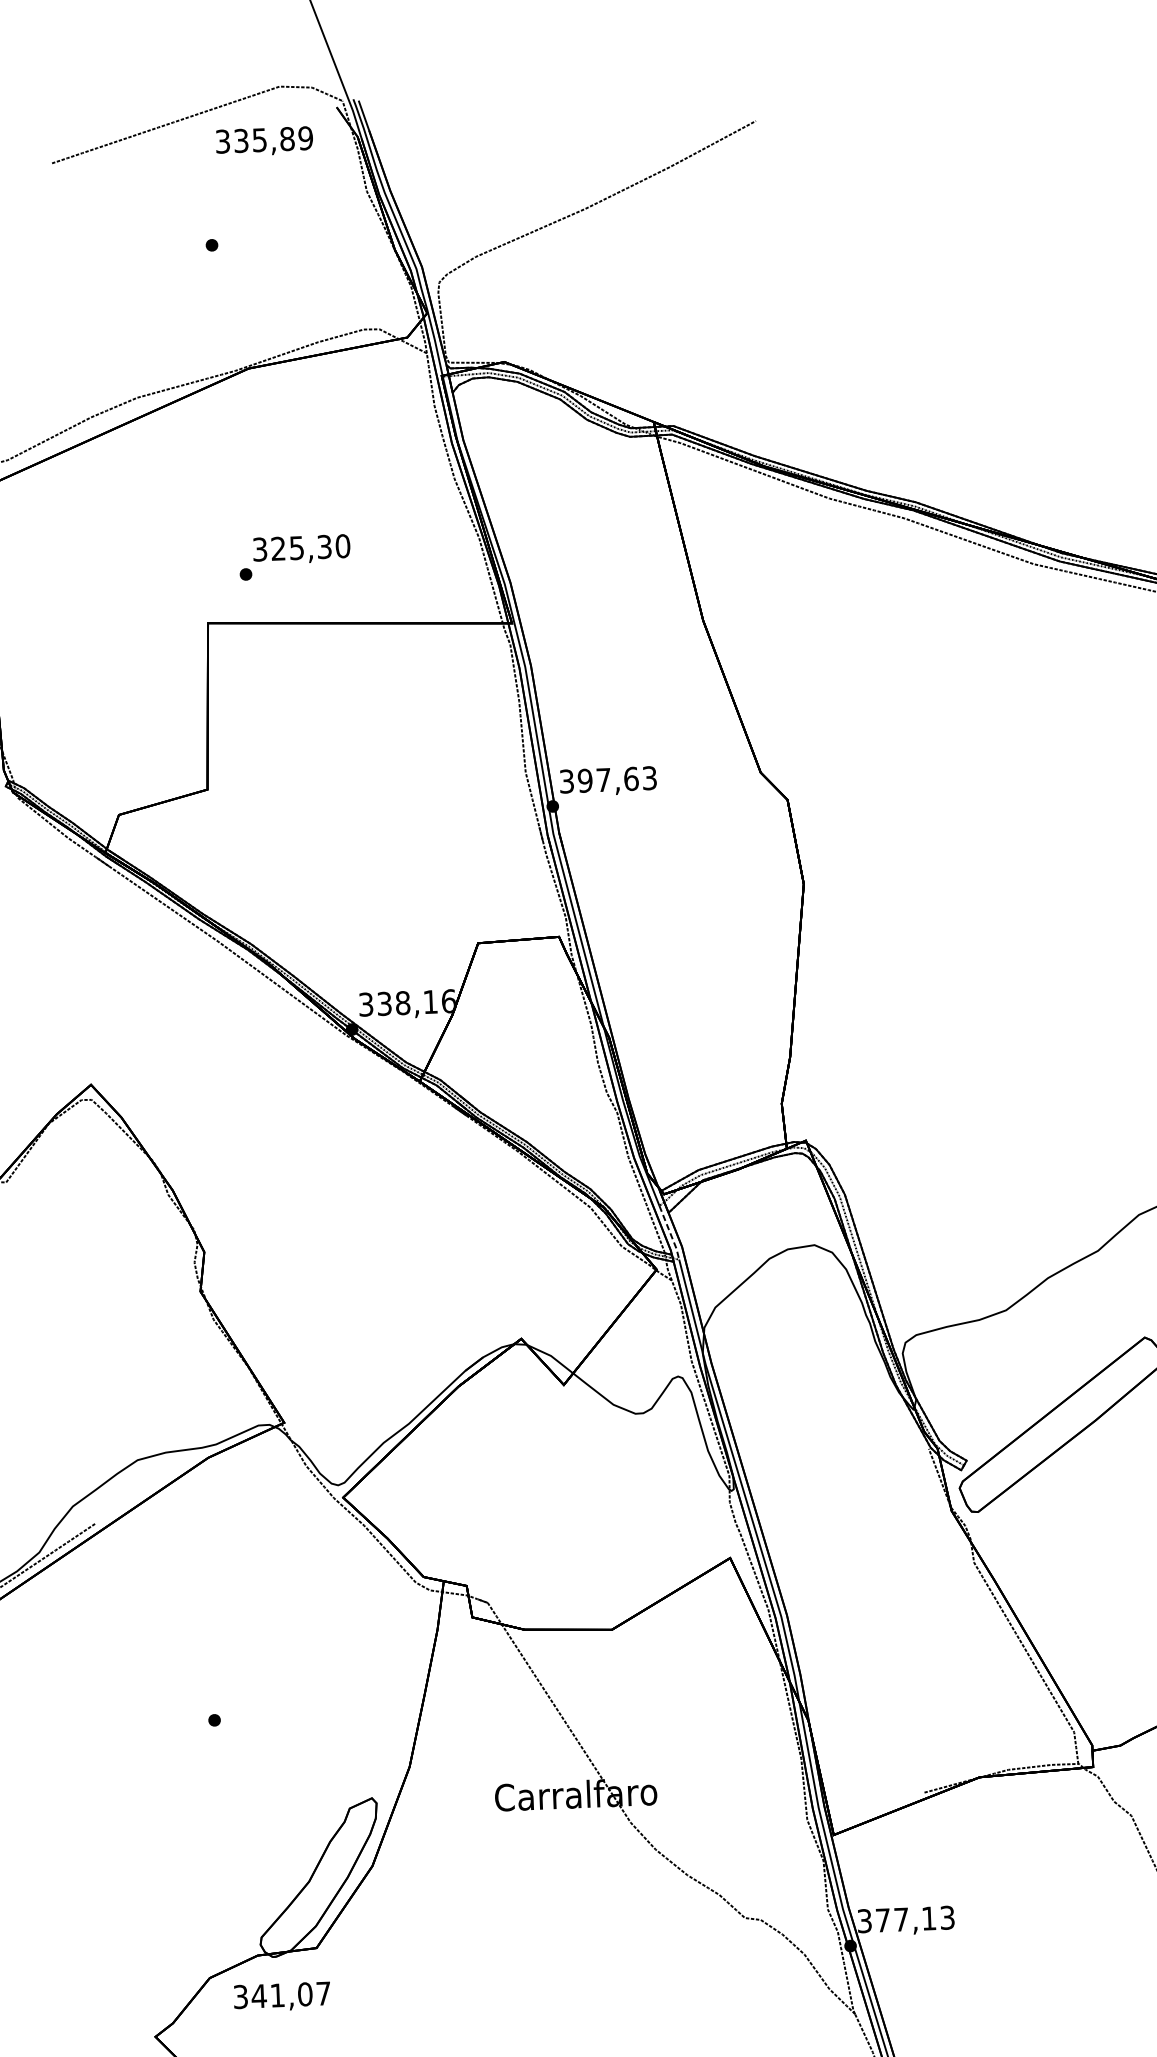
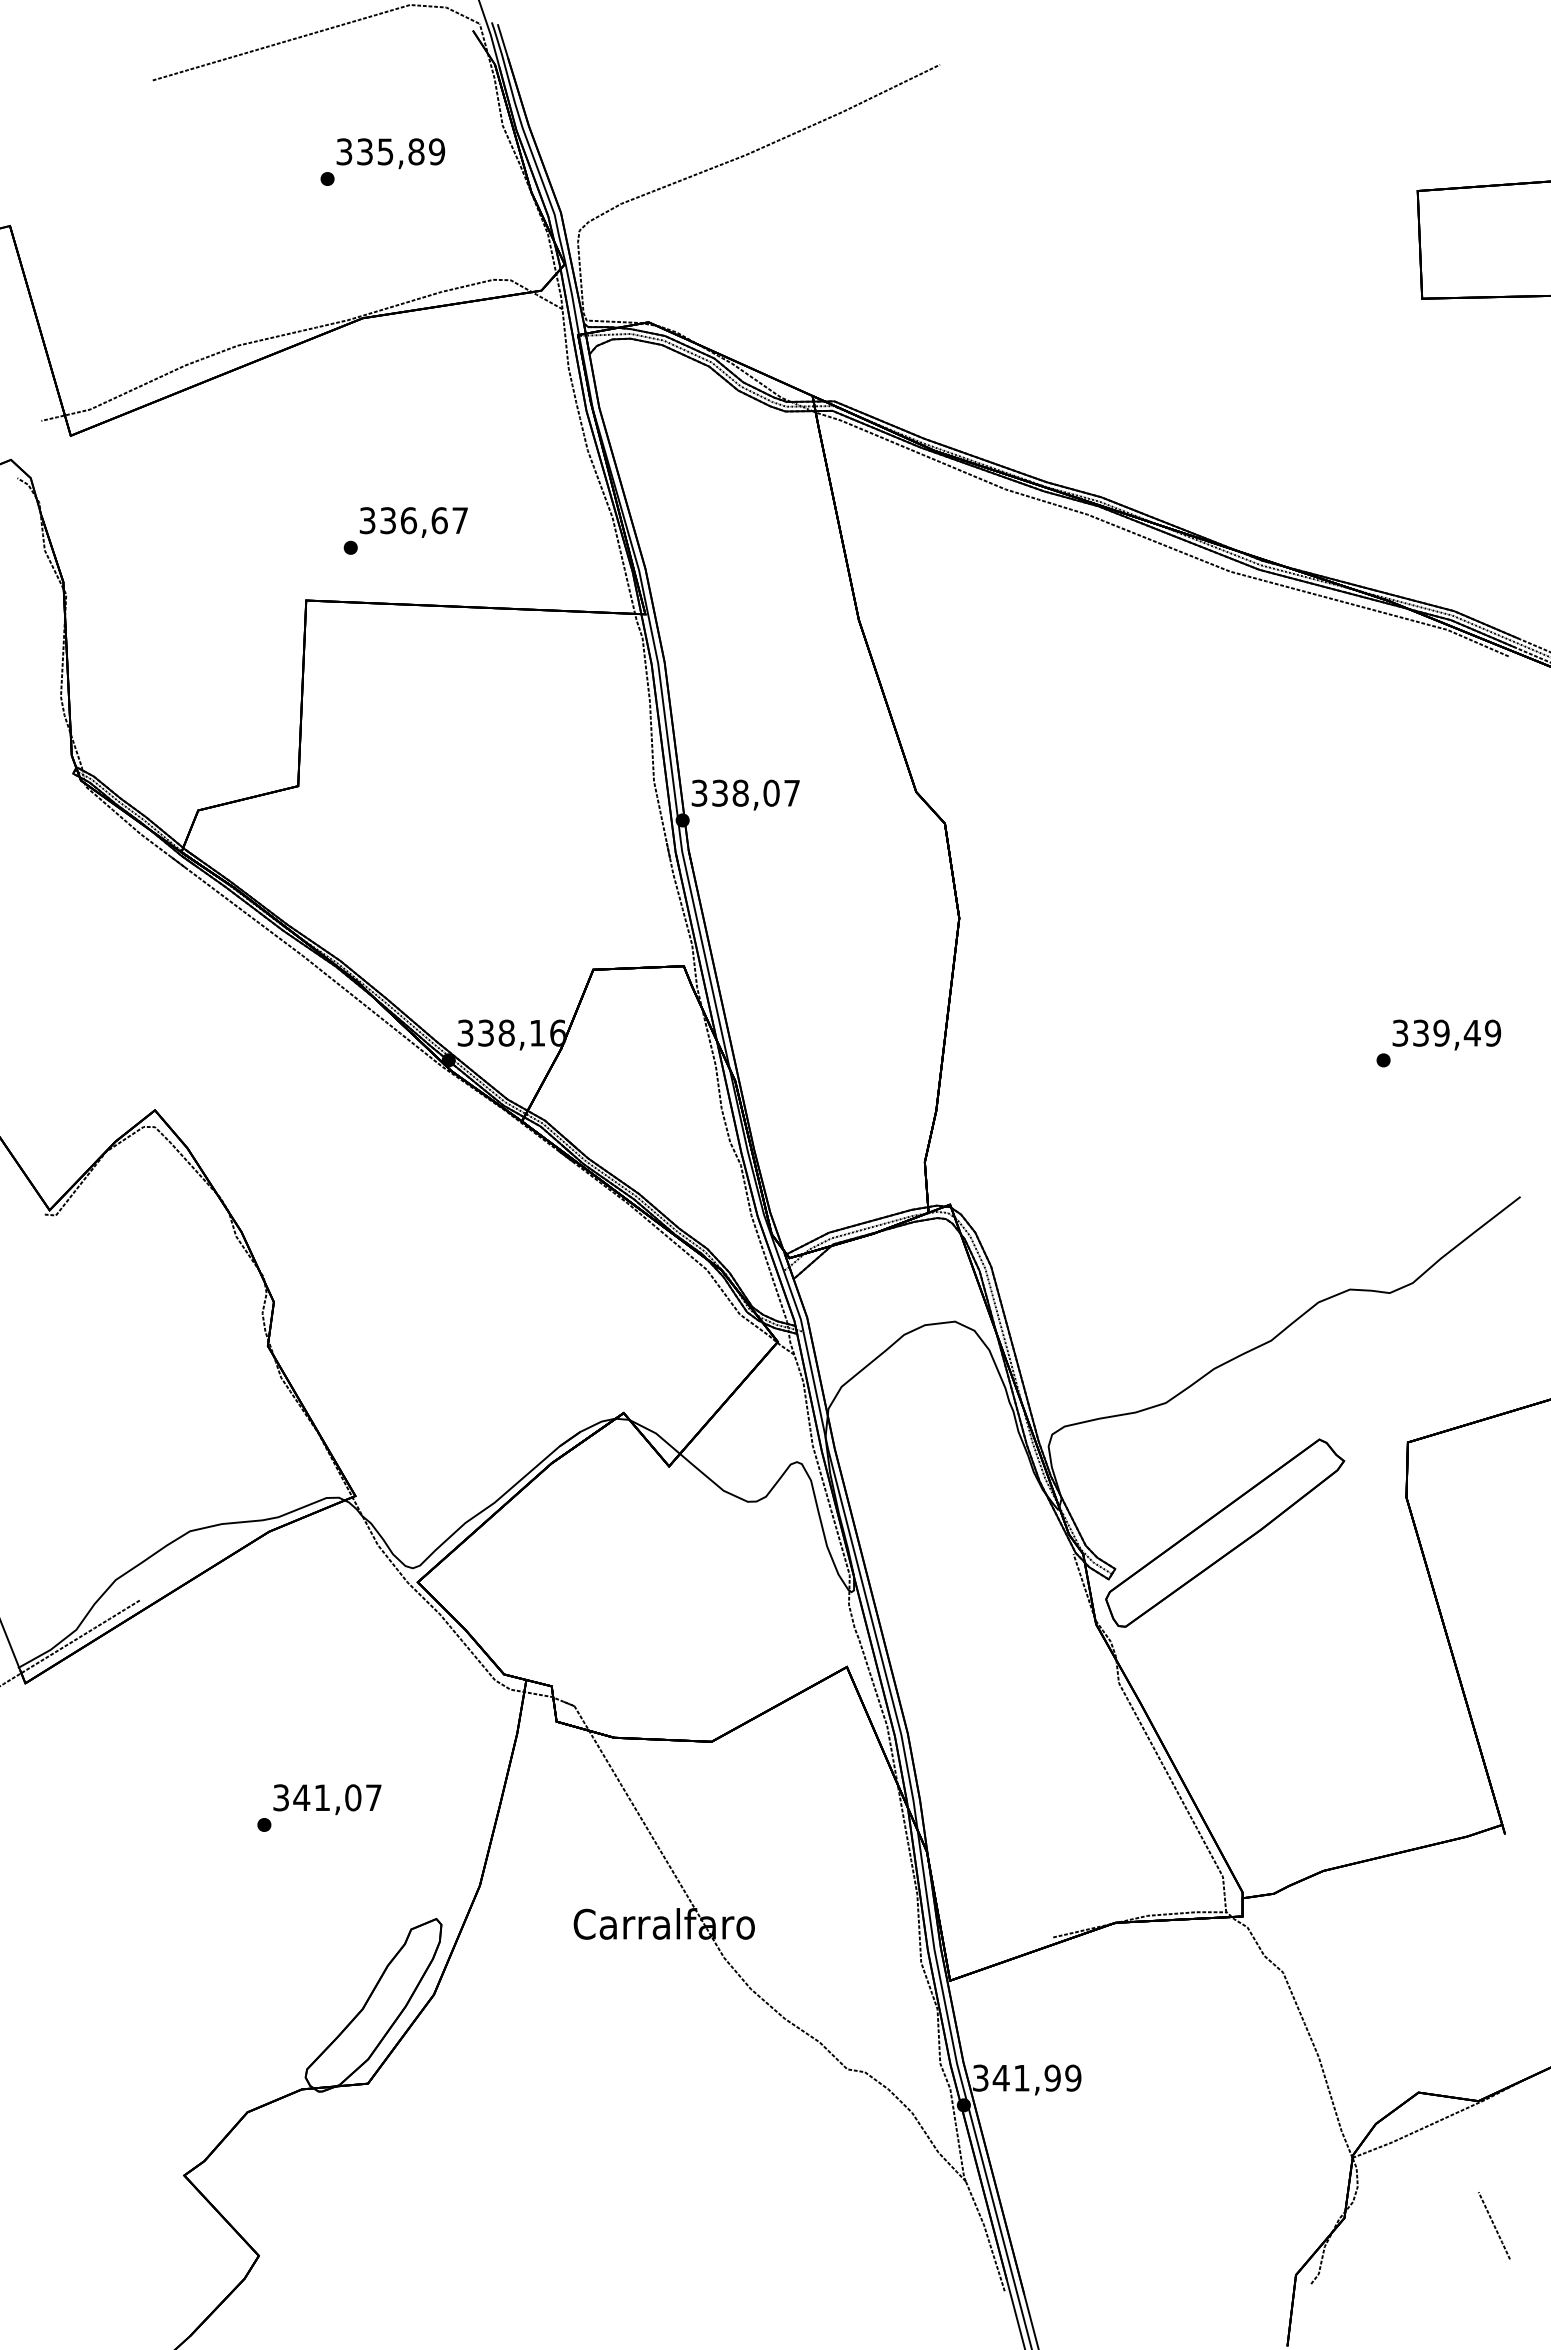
text: (264, 141) -> (390, 153), moved
text: (310, 547) -> (424, 520), 325,30 -> 336,67
text: (616, 778) -> (755, 792), 397,63 -> 338,07
line: (670, 1232) -> (794, 1301), dashed -> solid
text: (914, 1918) -> (1036, 2077), 377,13 -> 341,99
text: (282, 1996) -> (327, 1799), moved

